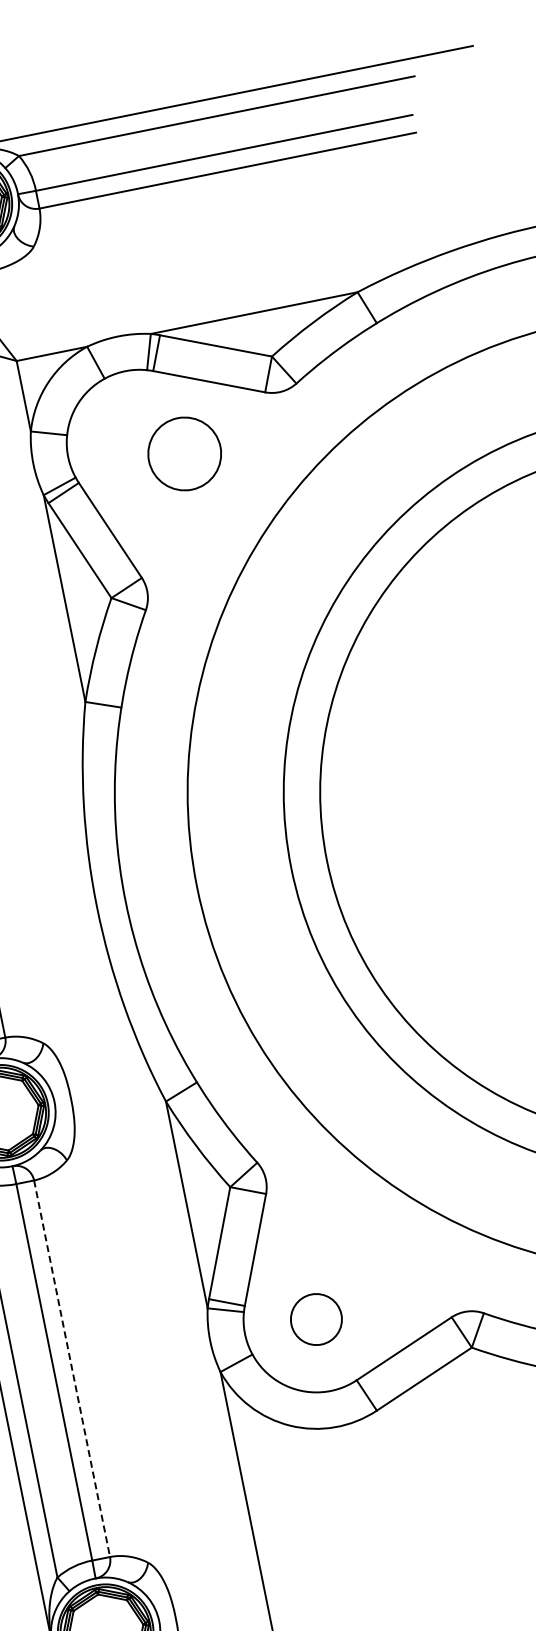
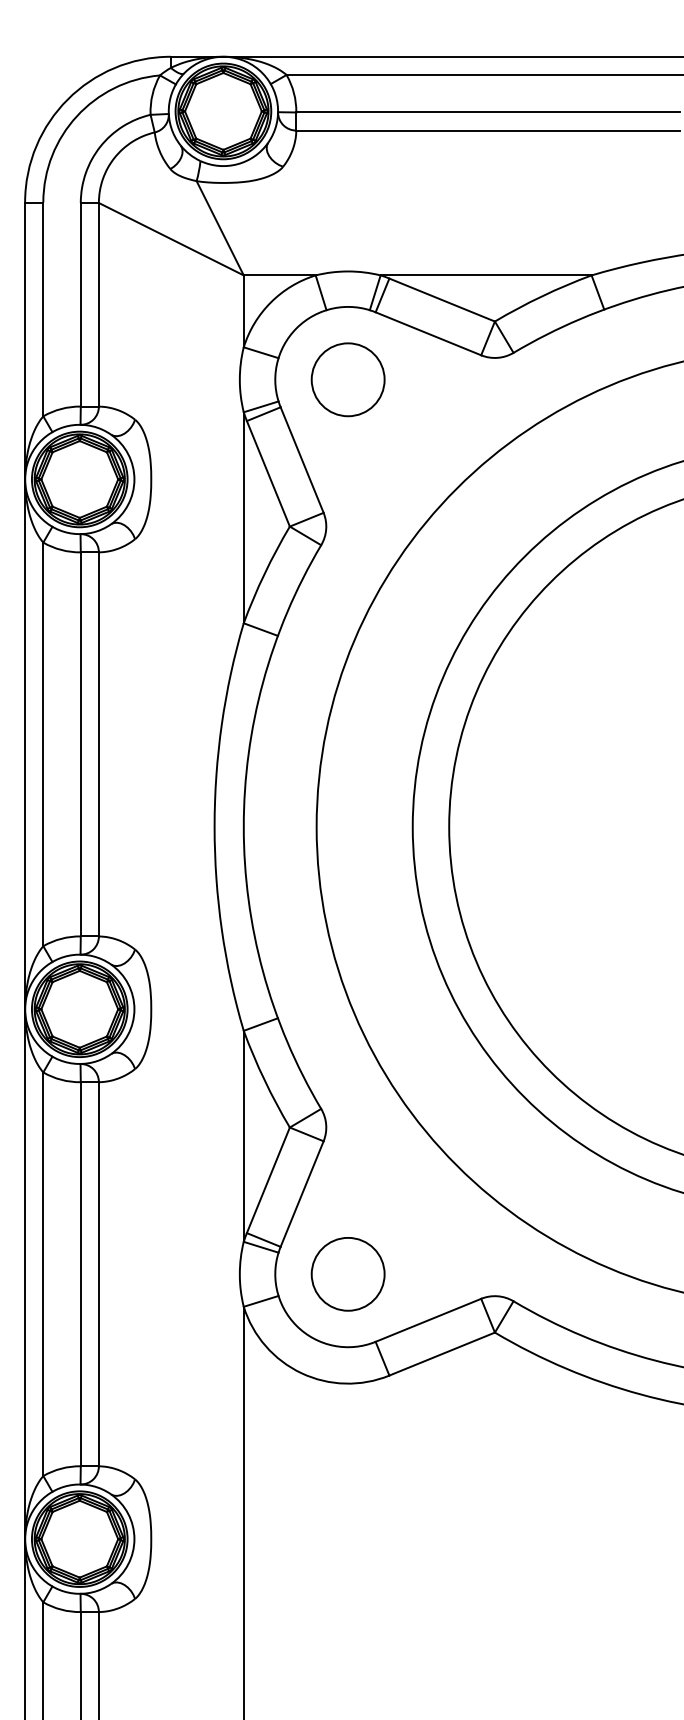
circle: (184, 453) -> (347, 379), moved
circle: (315, 1318) -> (347, 1273), size x1.43
line: (71, 1369) -> (98, 1274), dashed -> solid

